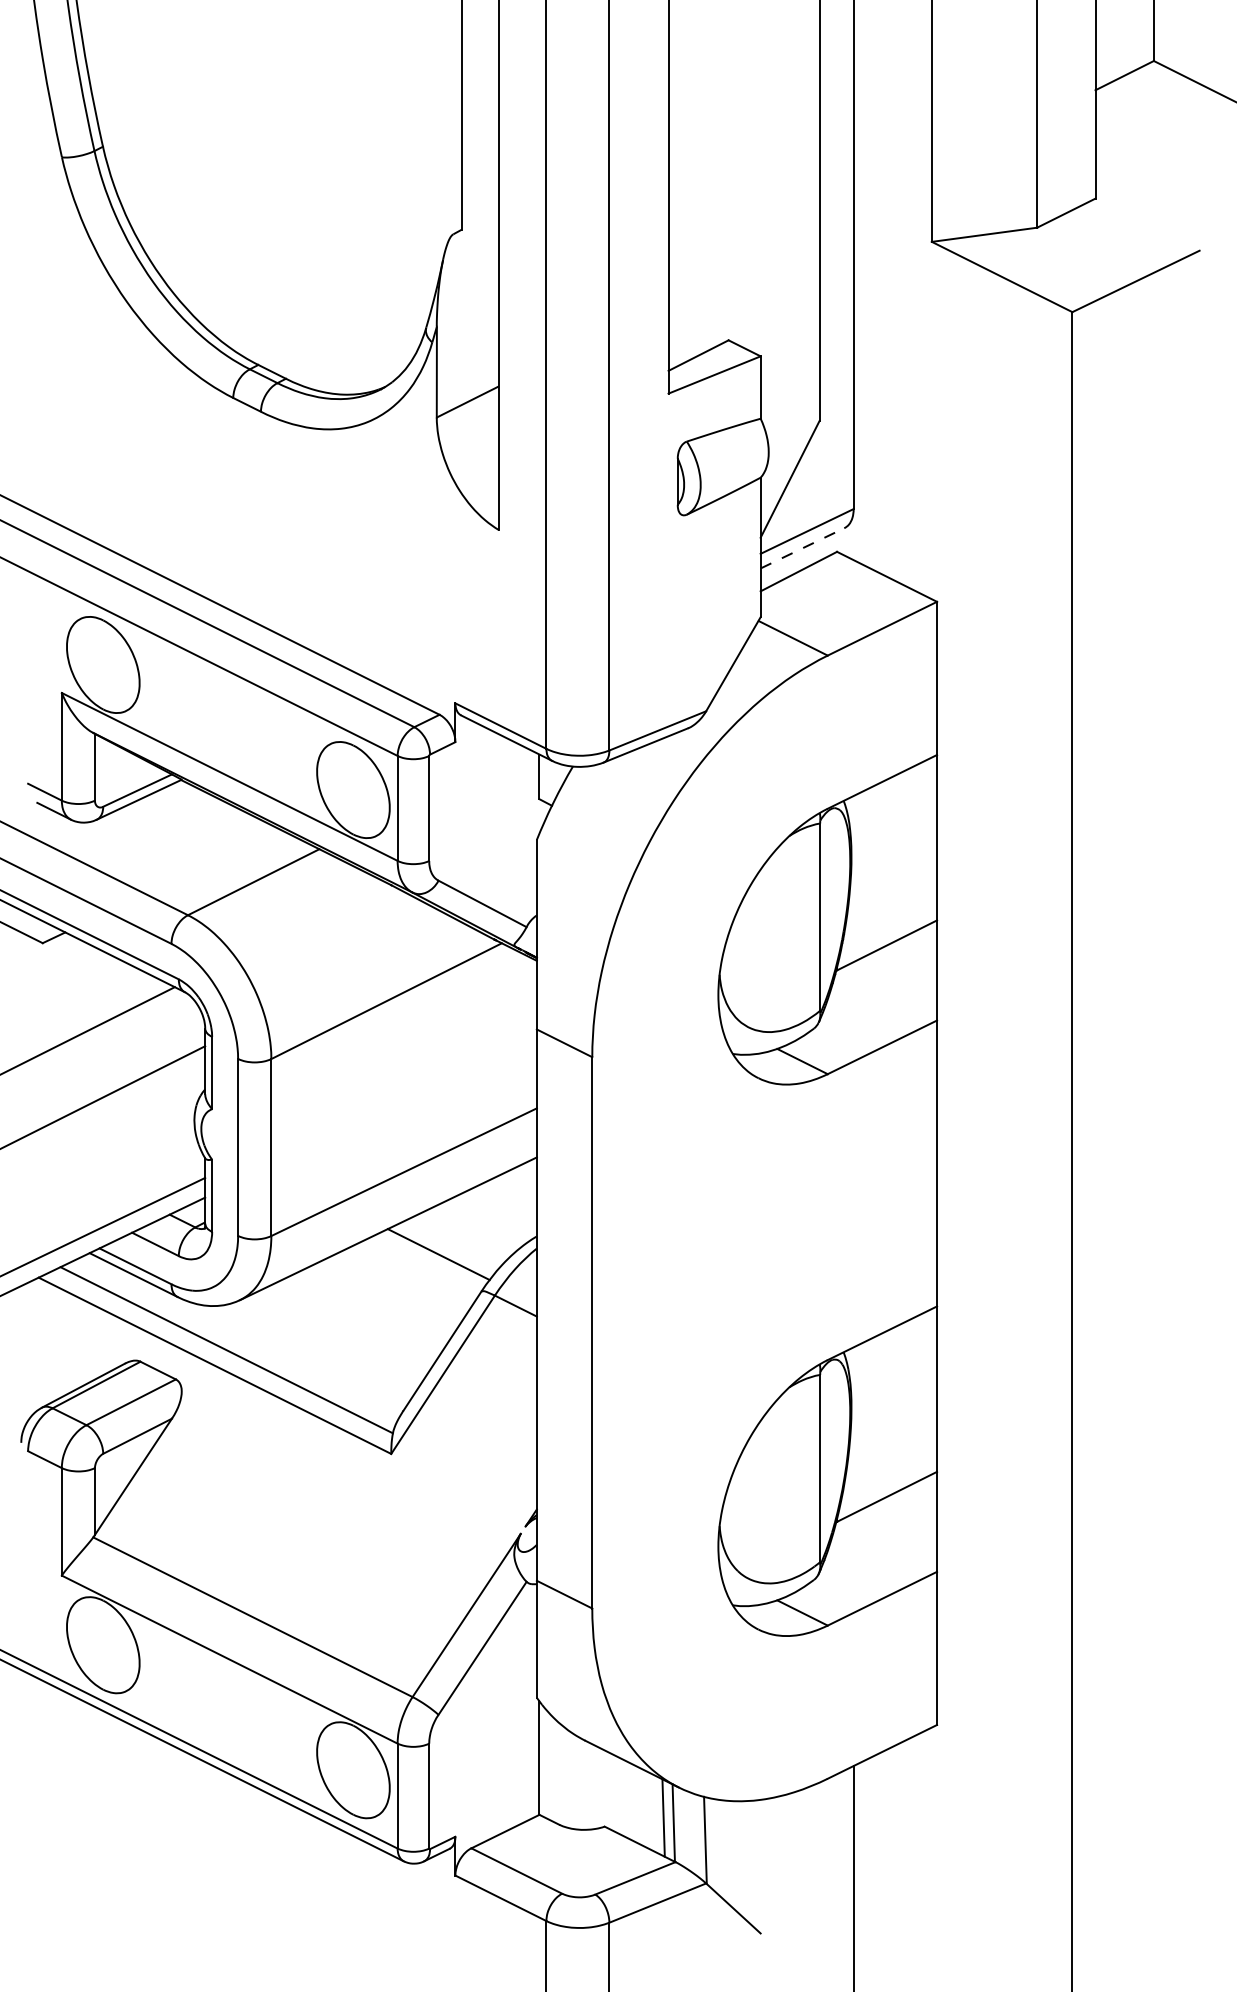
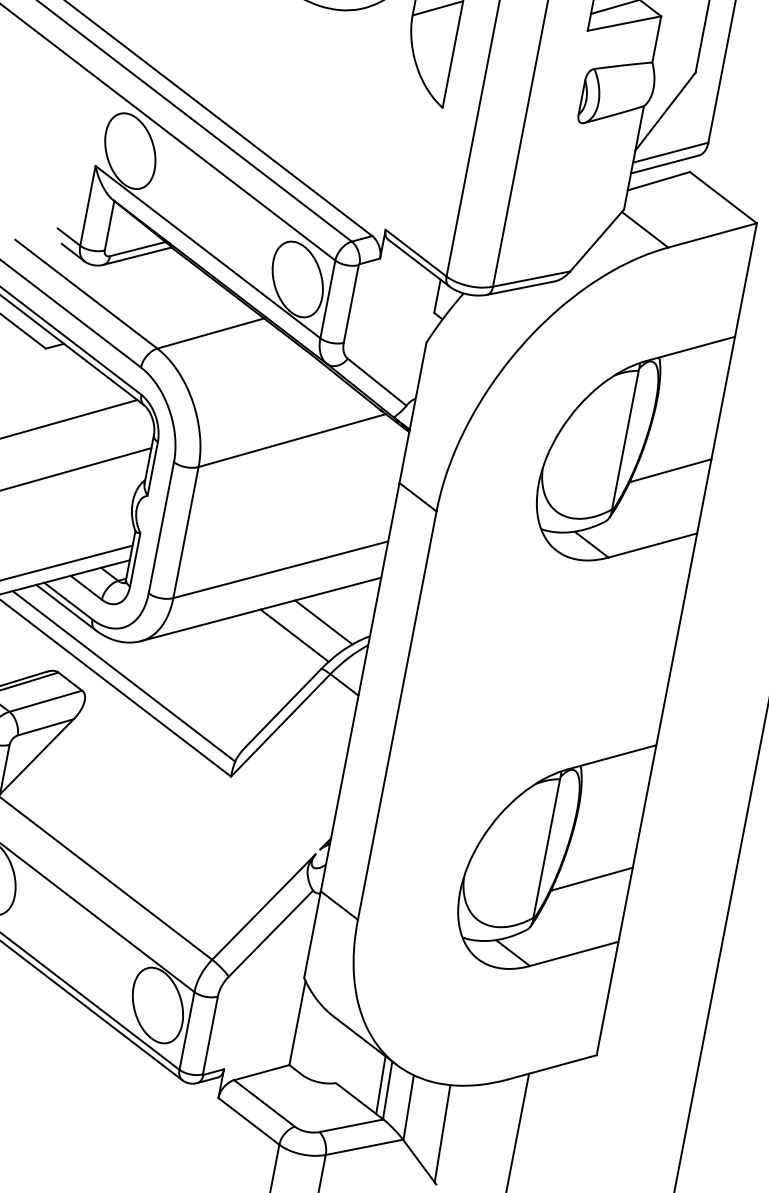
line: (802, 548) -> (664, 164), dashed -> solid
line: (473, 1229) -> (324, 622), added
line: (756, 1865) -> (442, 1133), added

